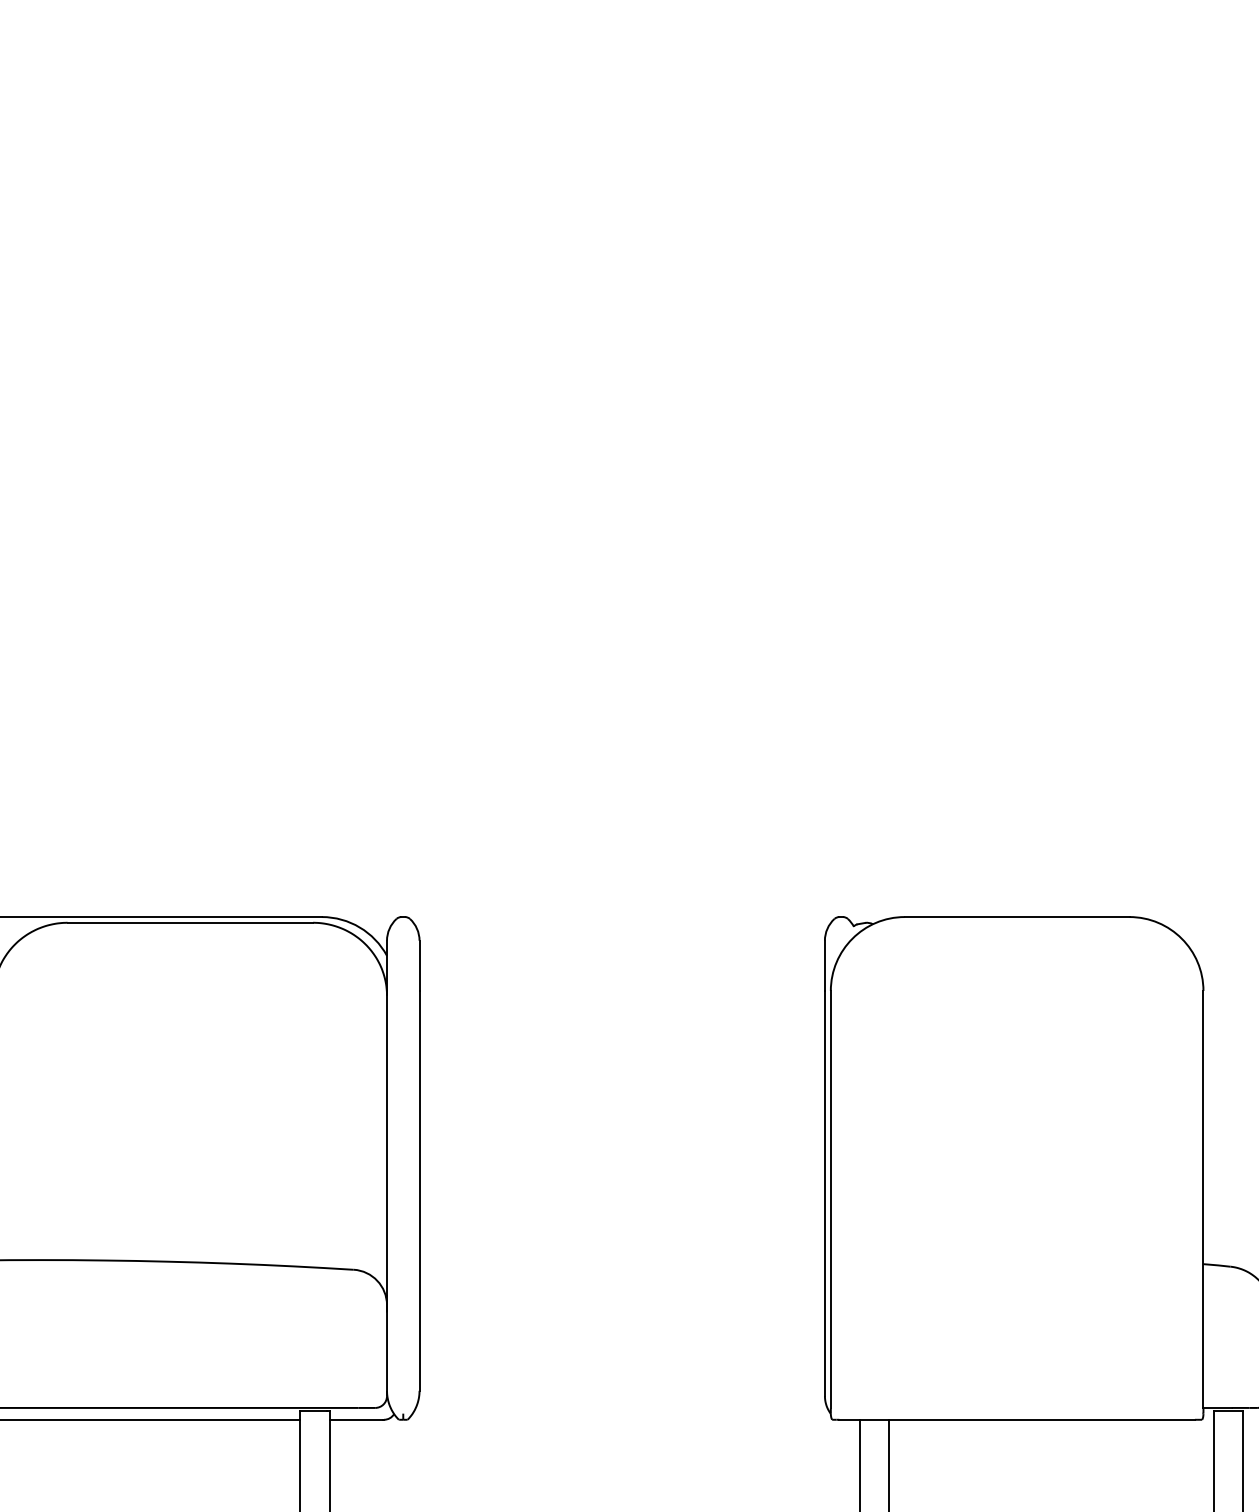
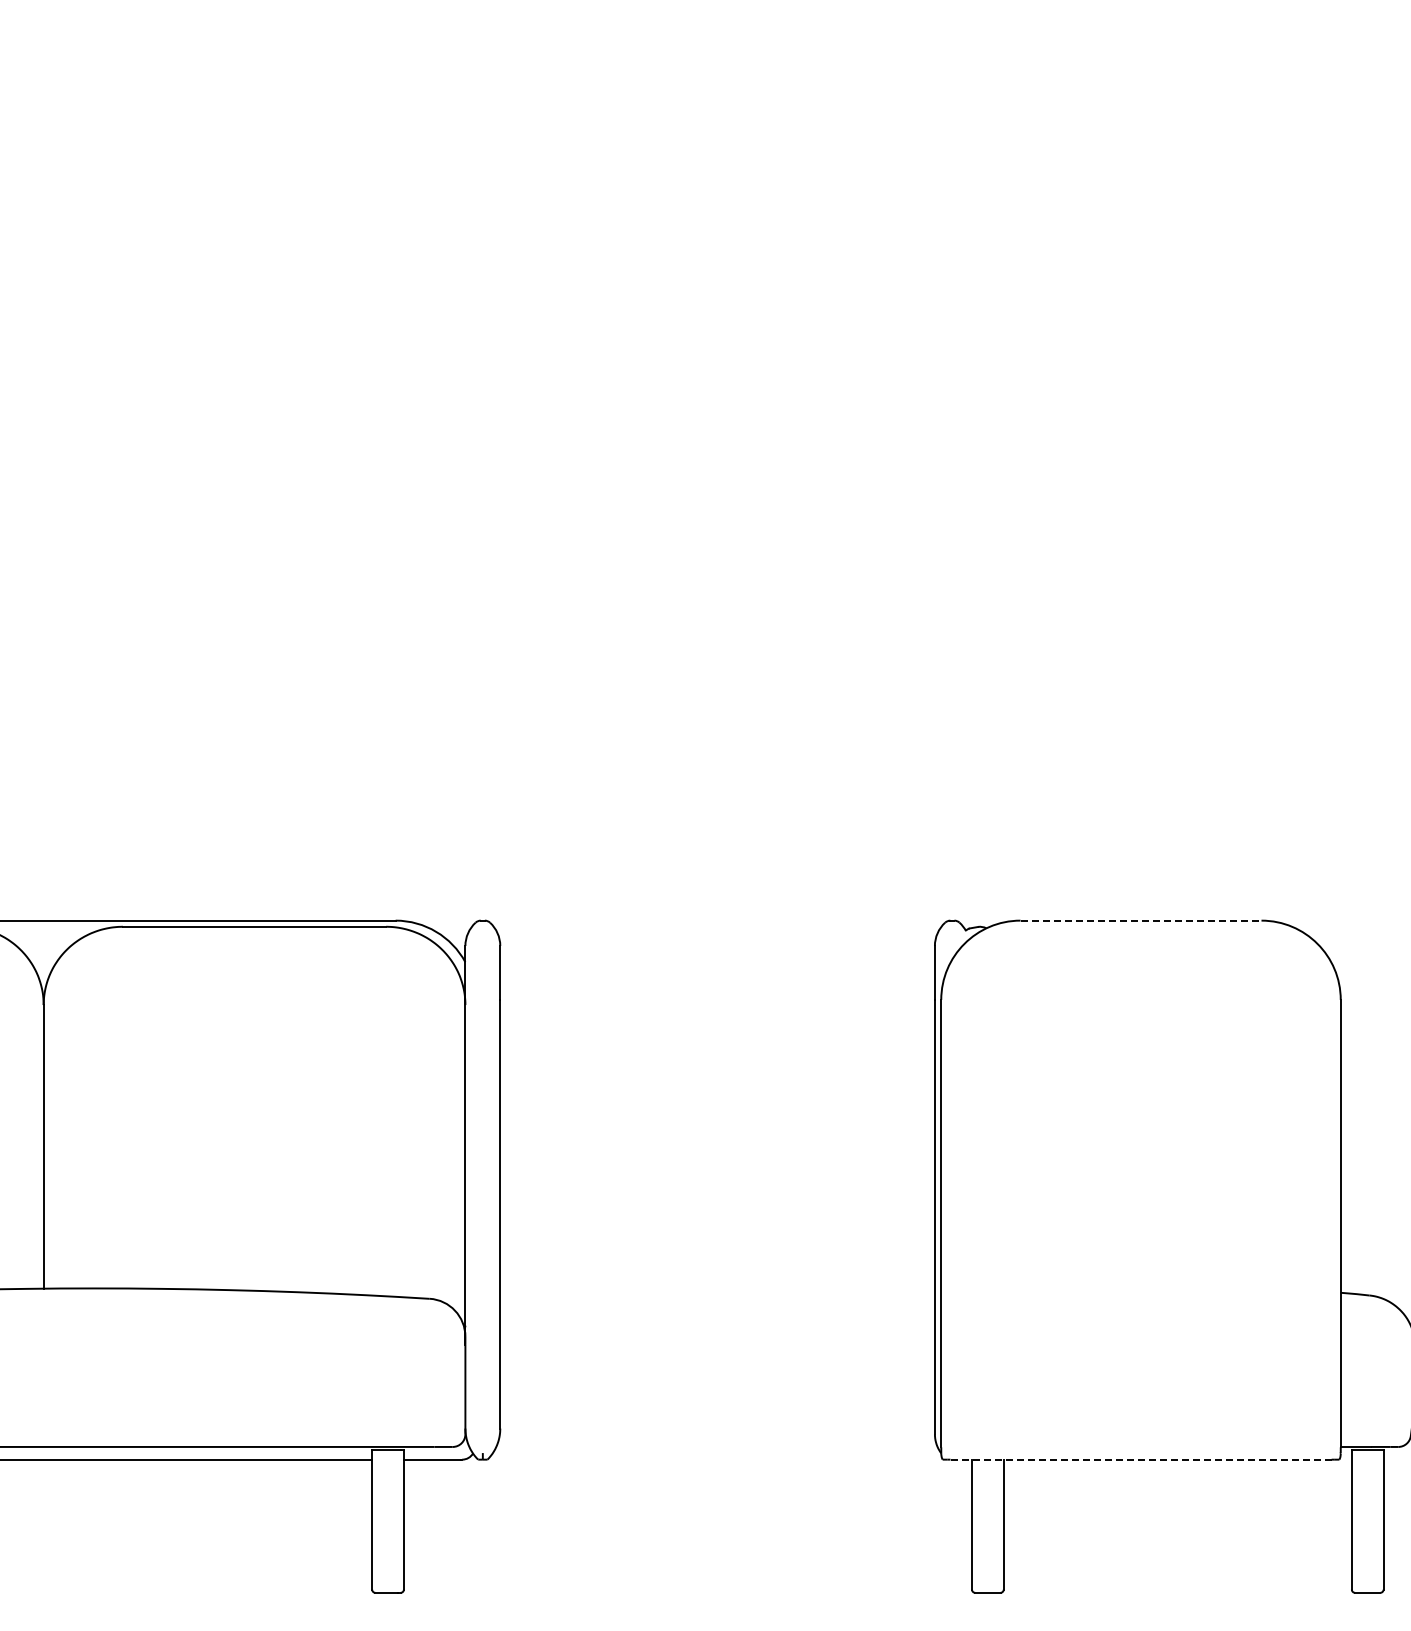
line: (1017, 916) -> (1141, 920), solid -> dashed
line: (1017, 1419) -> (1141, 1459), solid -> dashed

